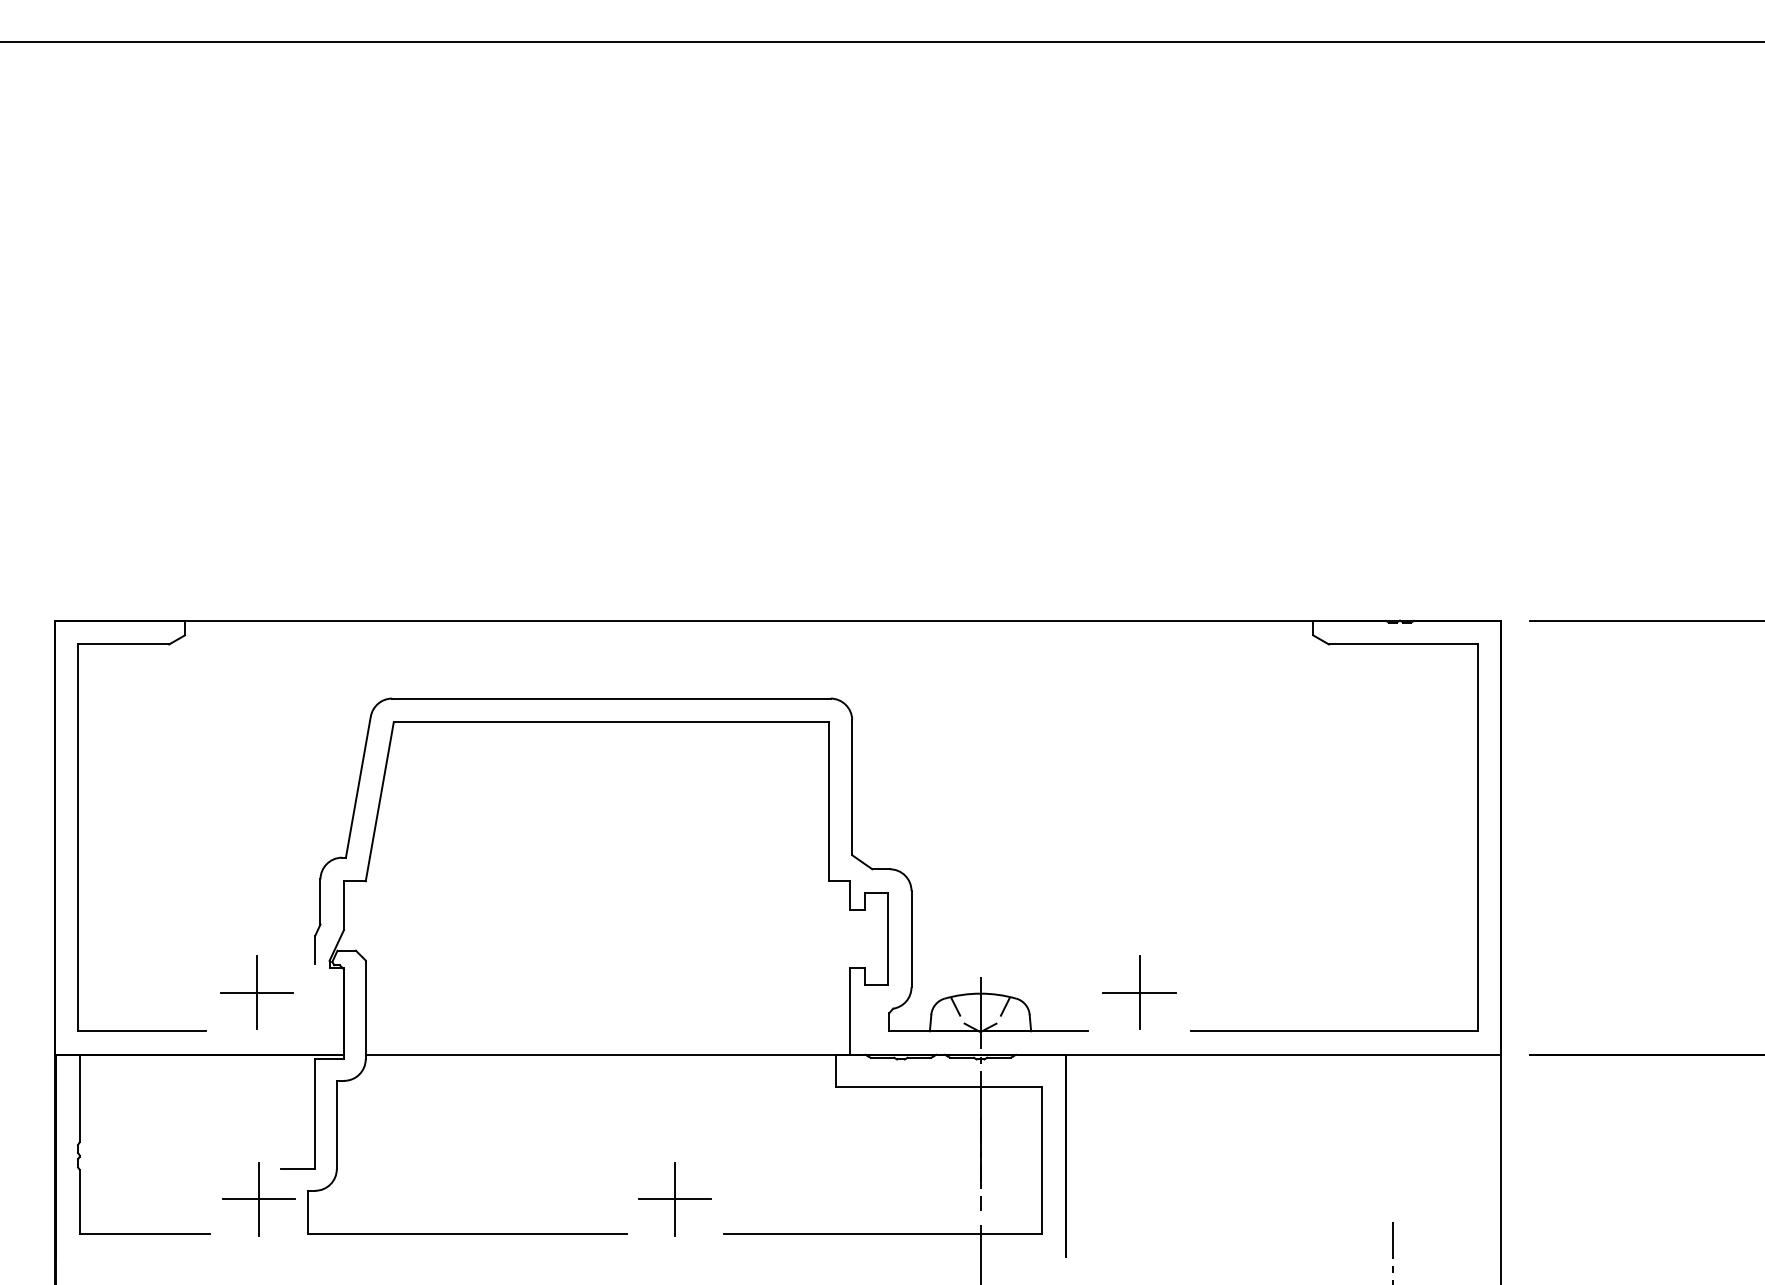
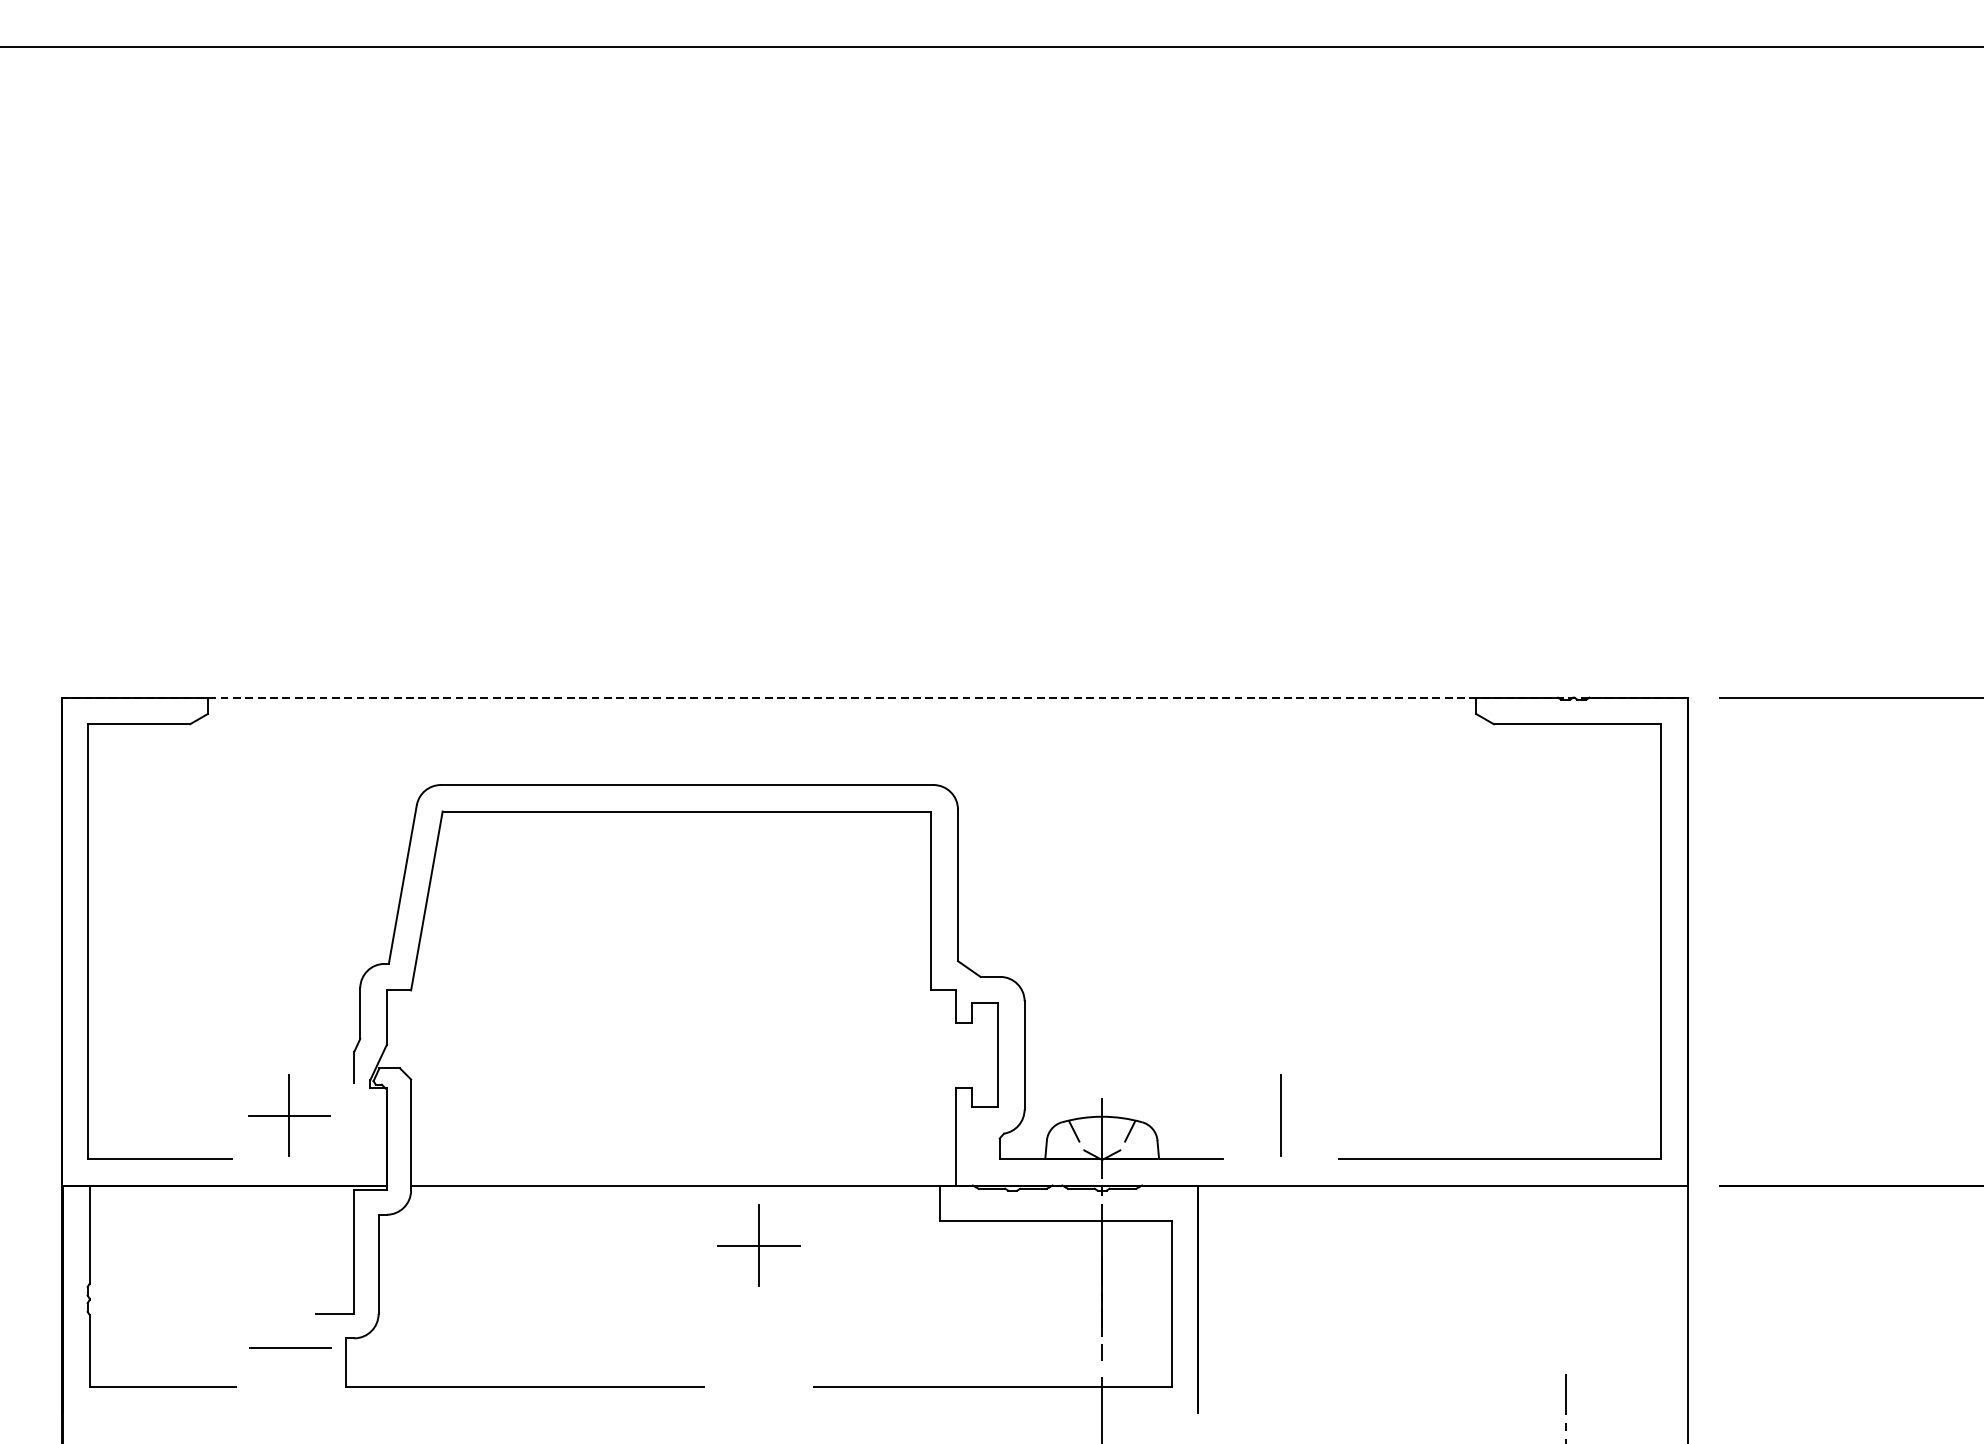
line: (777, 620) -> (873, 697), solid -> dashed
line: (1139, 992) -> (1280, 1115), removed
line: (258, 1199) -> (290, 1348), removed
part: (674, 1199) -> (758, 1245), moved

